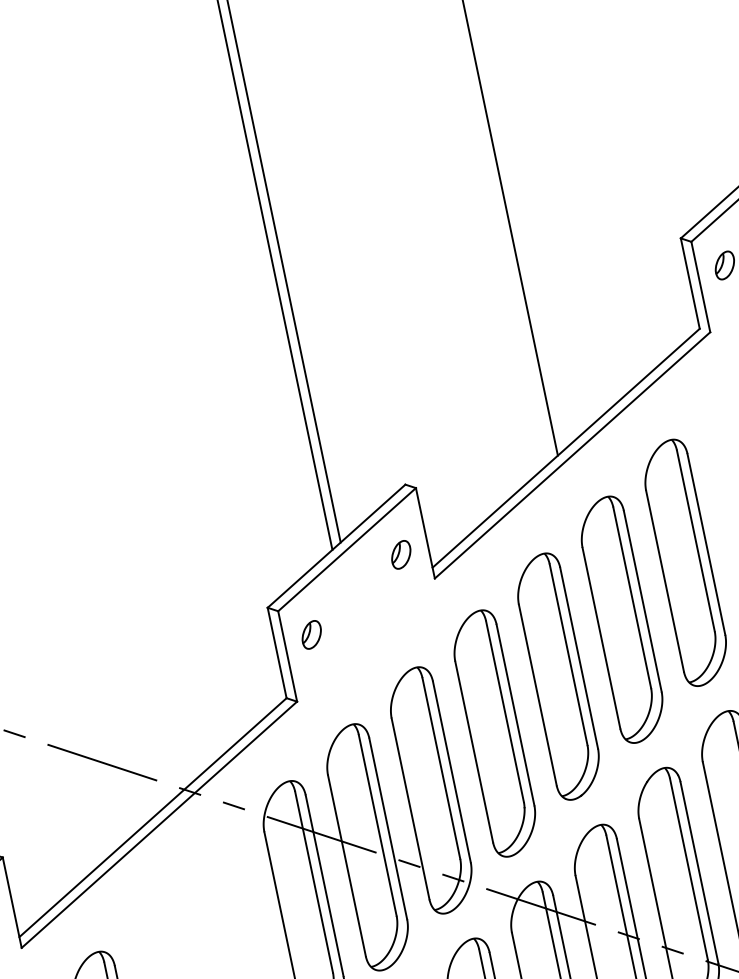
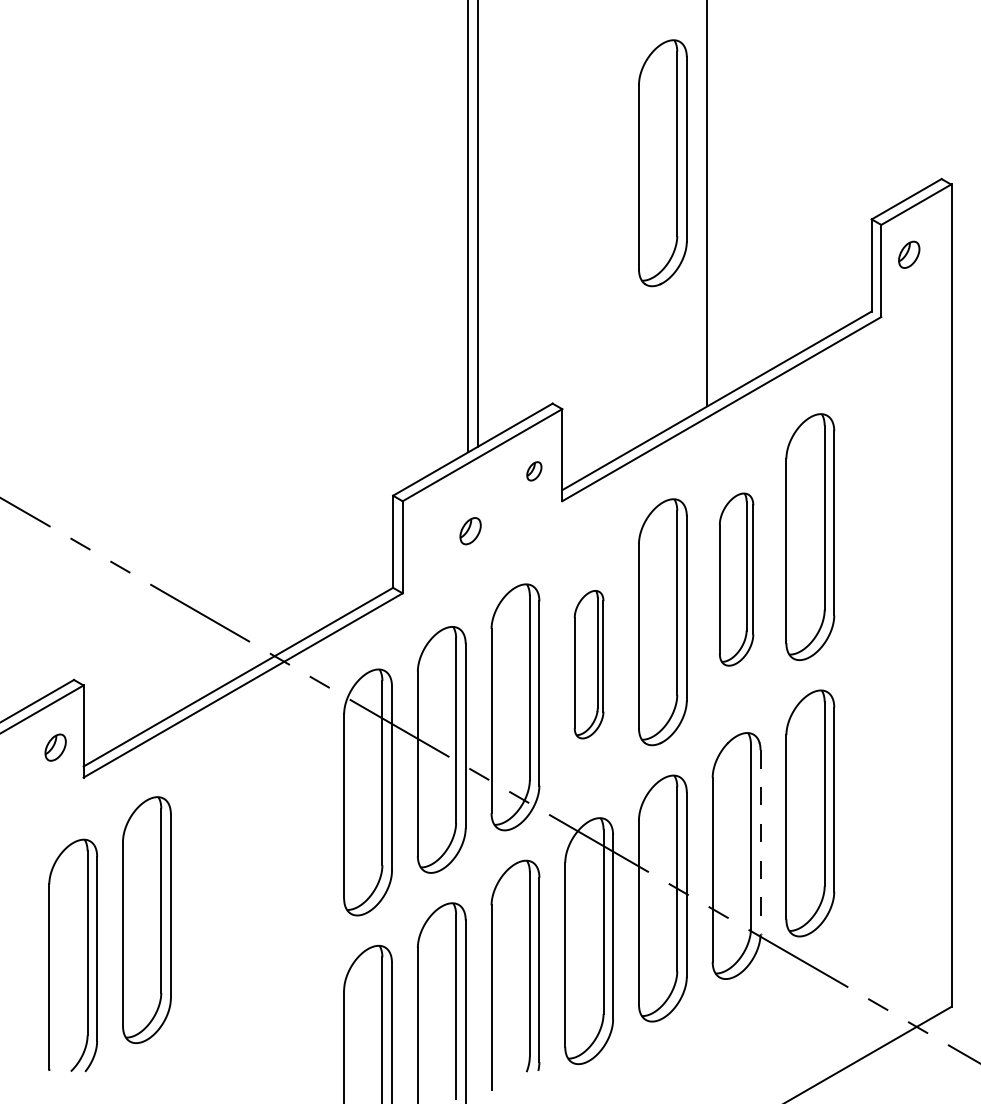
part: (463, 226) -> (662, 163), added
part: (401, 555) -> (534, 471), size x0.7
part: (621, 619) -> (736, 579), size x0.7
part: (311, 635) -> (470, 531), moved
part: (494, 733) -> (588, 664), size x0.6
line: (699, 872) -> (760, 842), solid -> dashed

